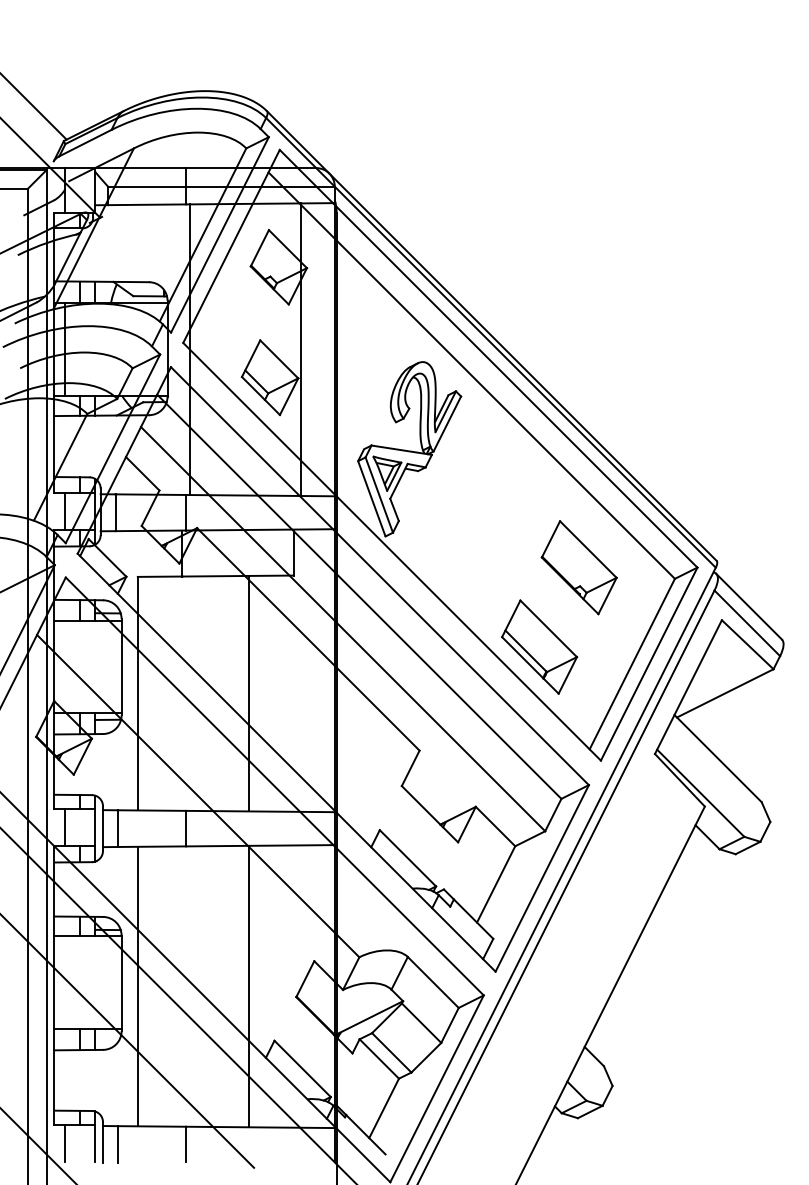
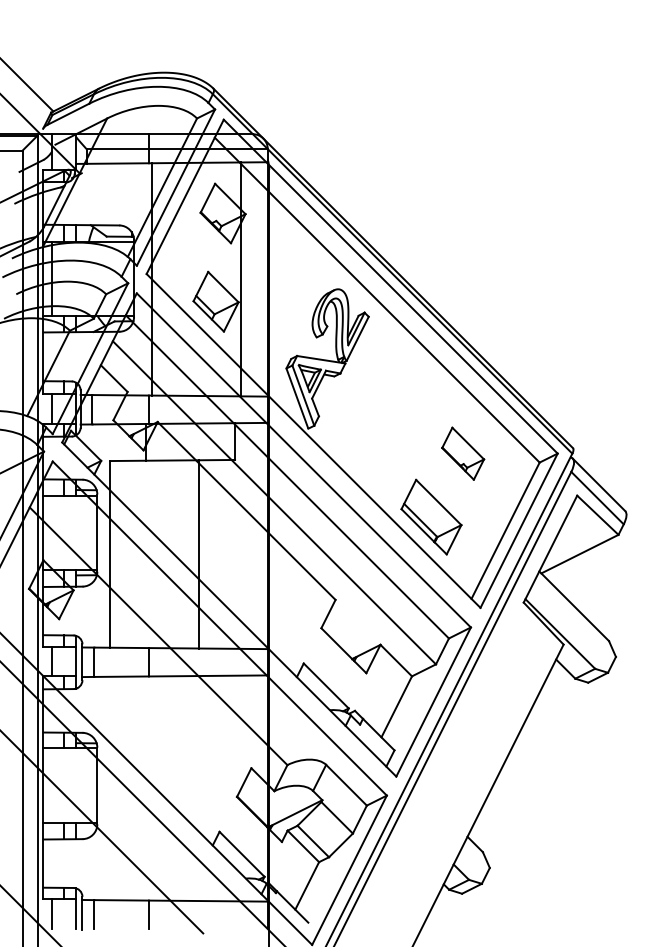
part: (578, 567) -> (462, 453), size x0.7
line: (137, 986) -> (110, 788), removed
line: (249, 986) -> (199, 788), removed

